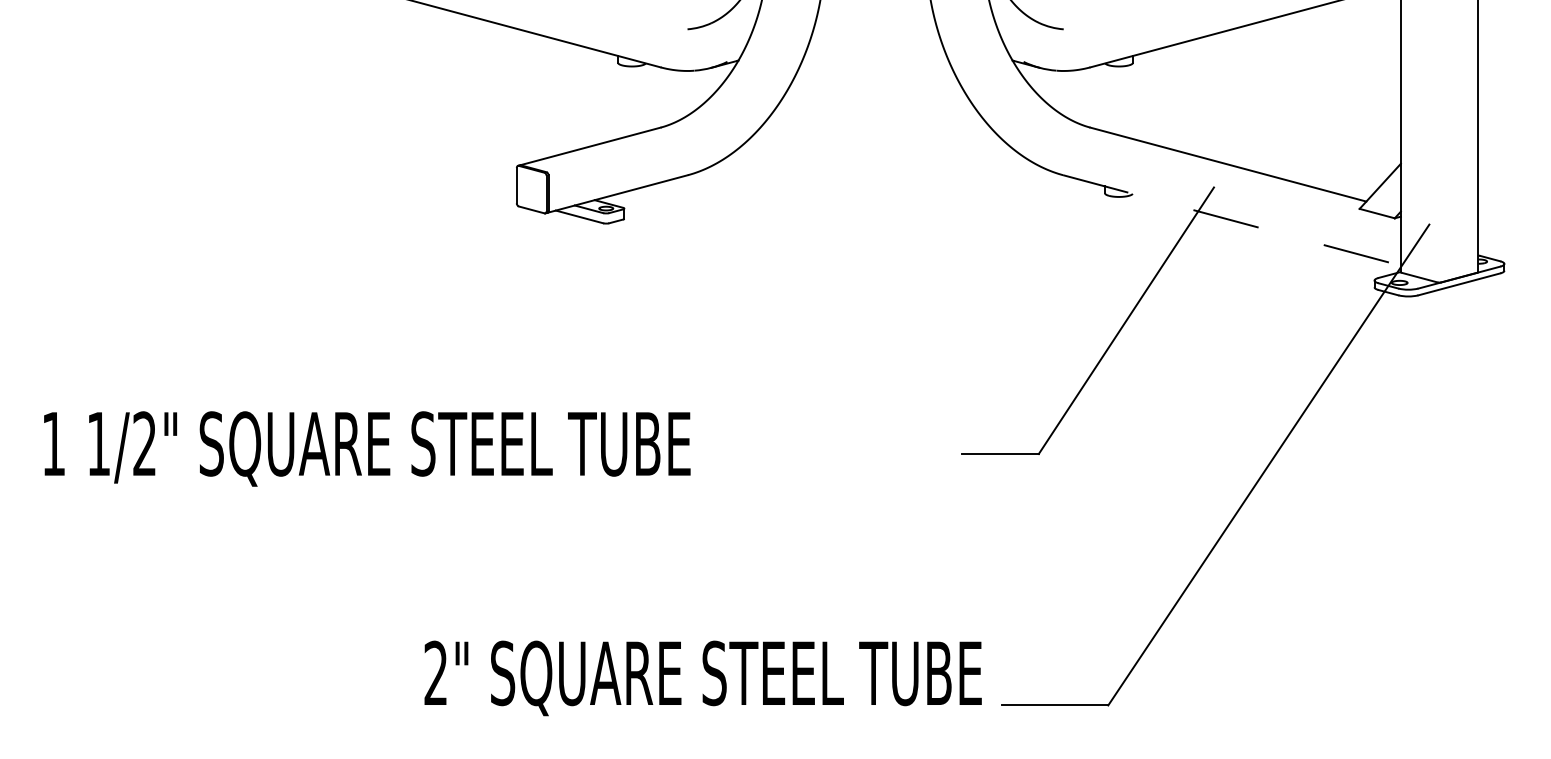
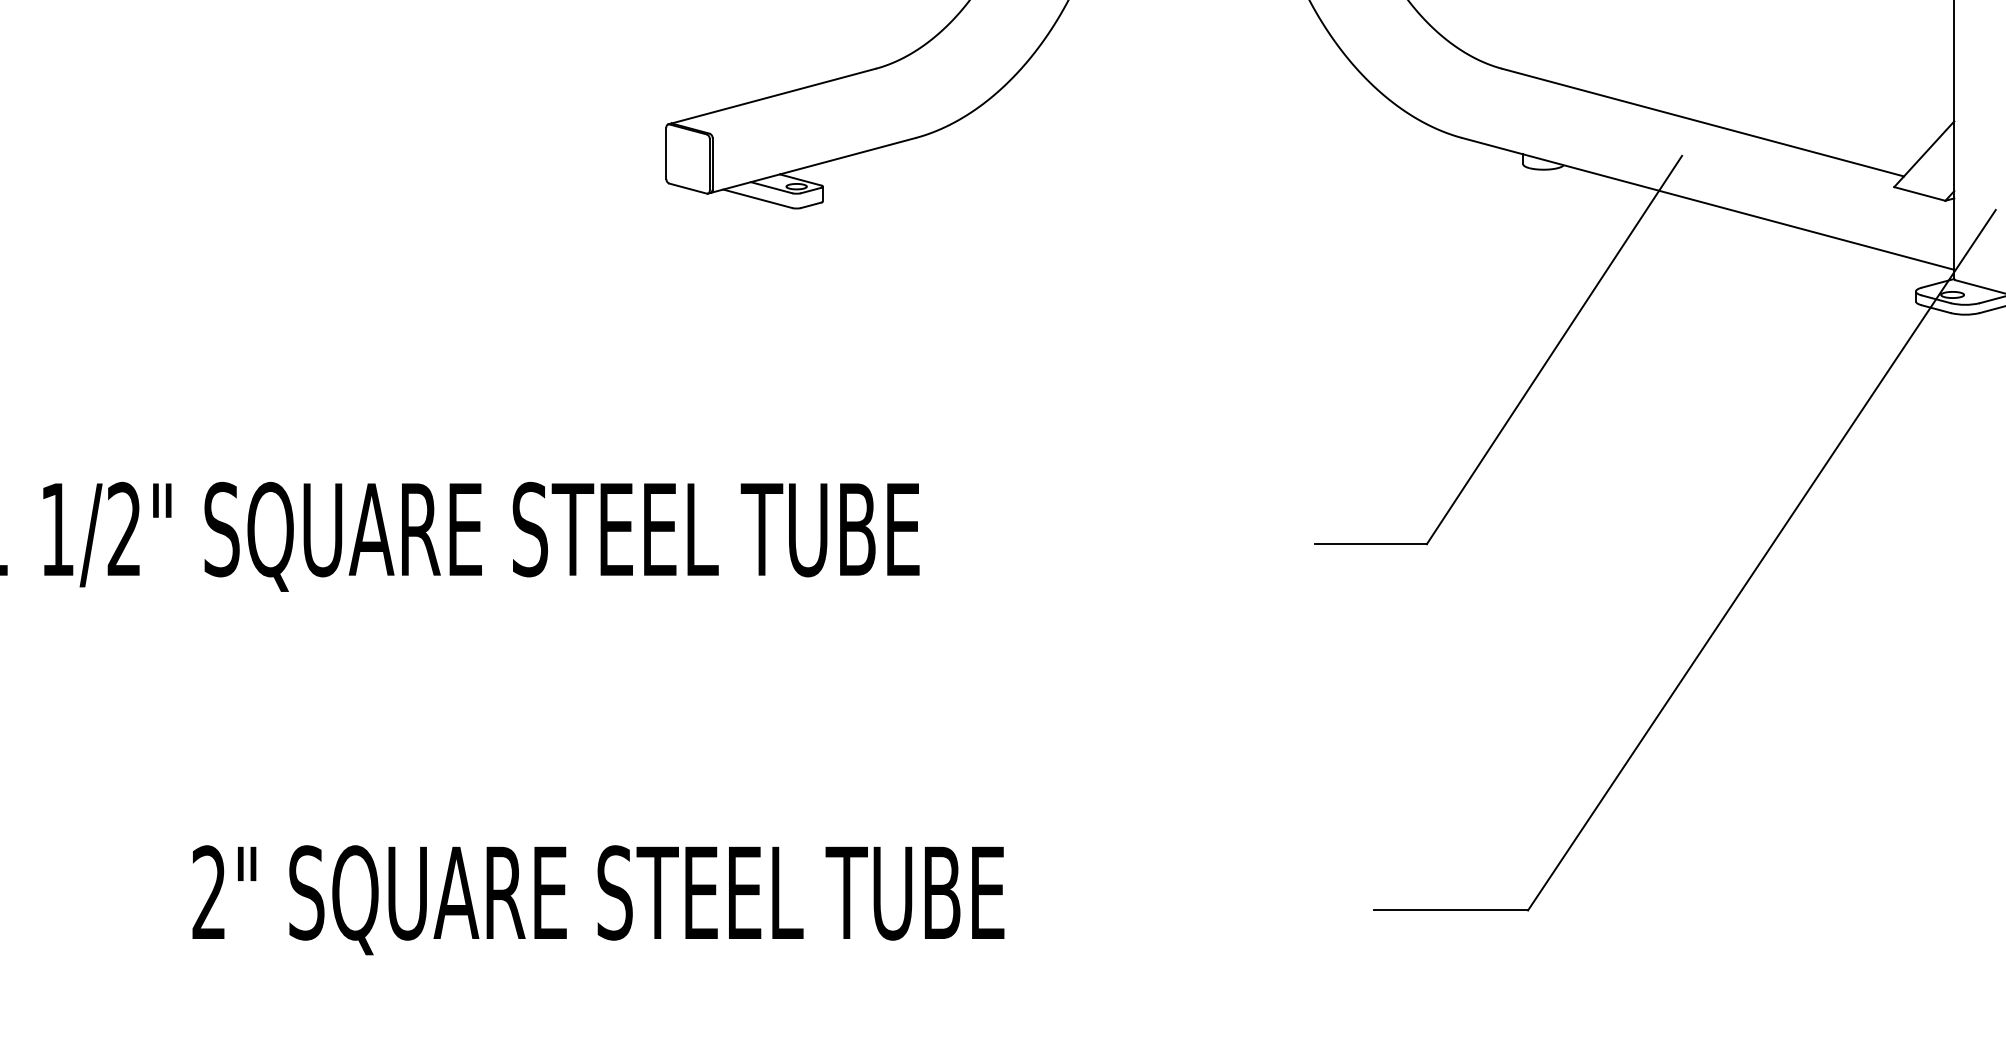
line: (1232, 220) -> (1708, 204), dashed -> solid
text: (702, 678) -> (597, 900), moved

